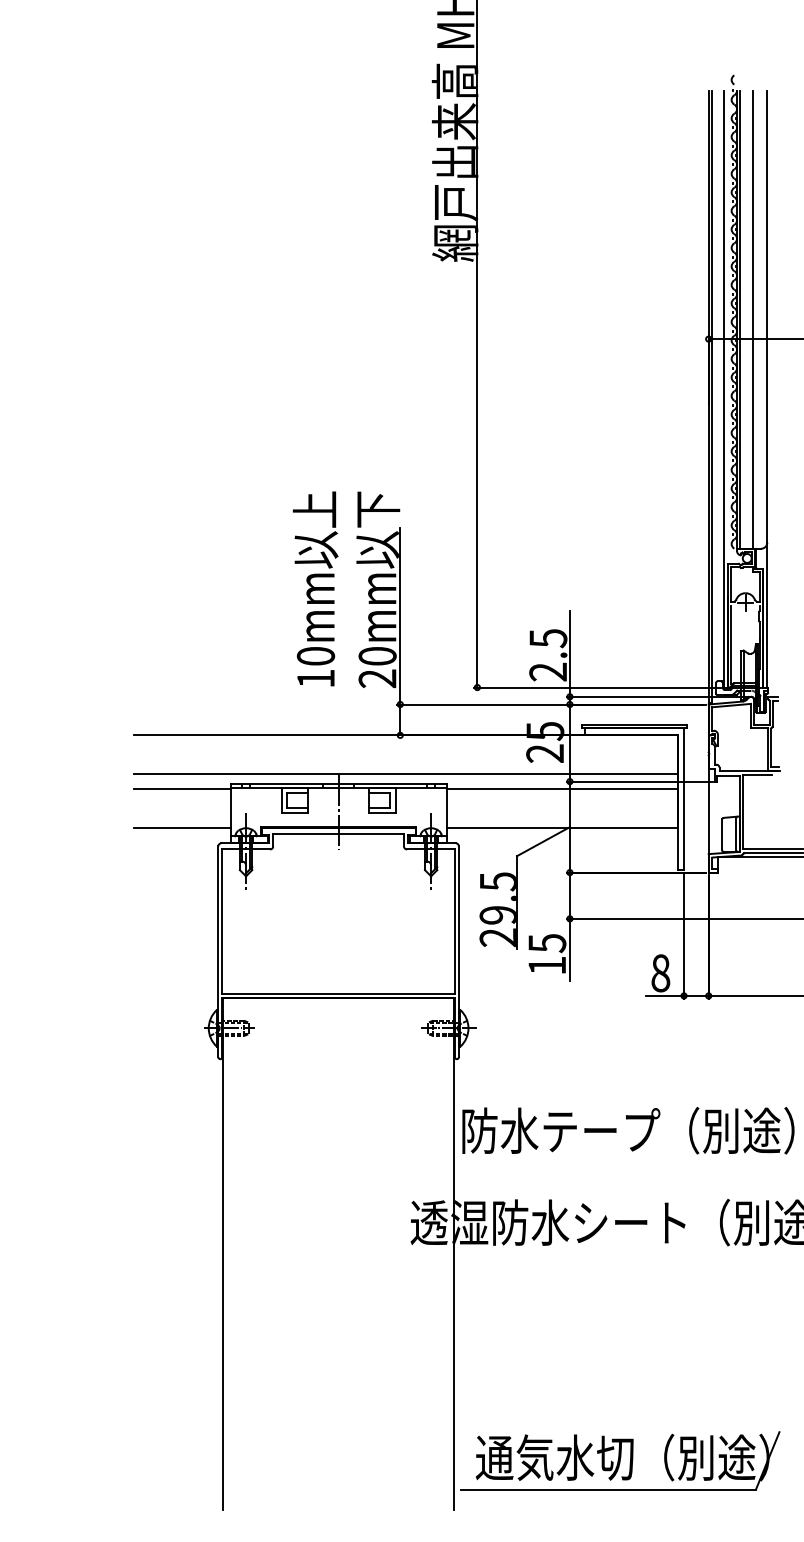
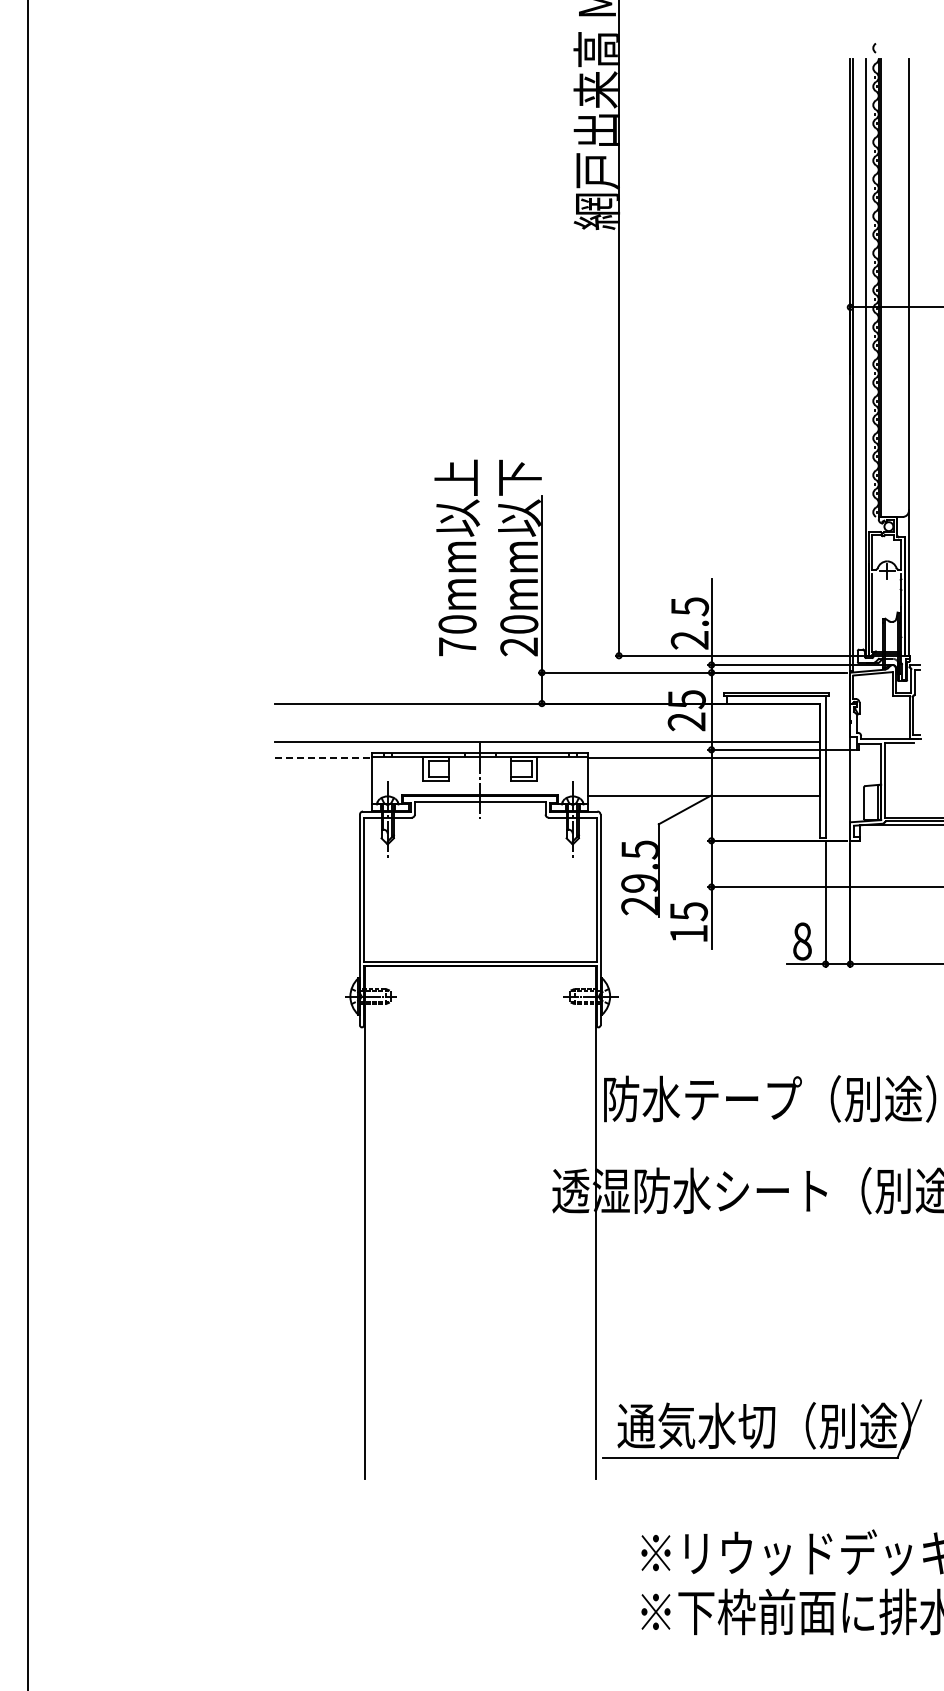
line: (752, 319) -> (894, 287), removed
text: (315, 678) -> (457, 646), 10mm -> 70mm
line: (181, 789) -> (323, 757), solid -> dashed
line: (181, 828) -> (323, 796), removed

